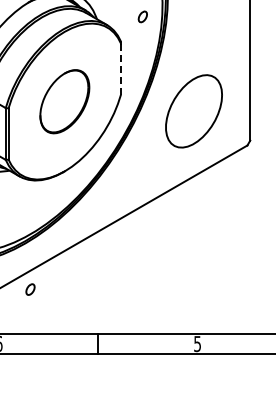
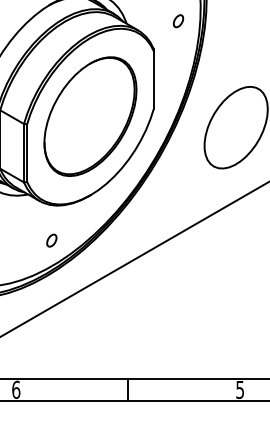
line: (120, 69) -> (153, 80), dashed -> solid
part: (64, 101) -> (90, 116), size x1.67
part: (30, 289) -> (51, 240), moved

